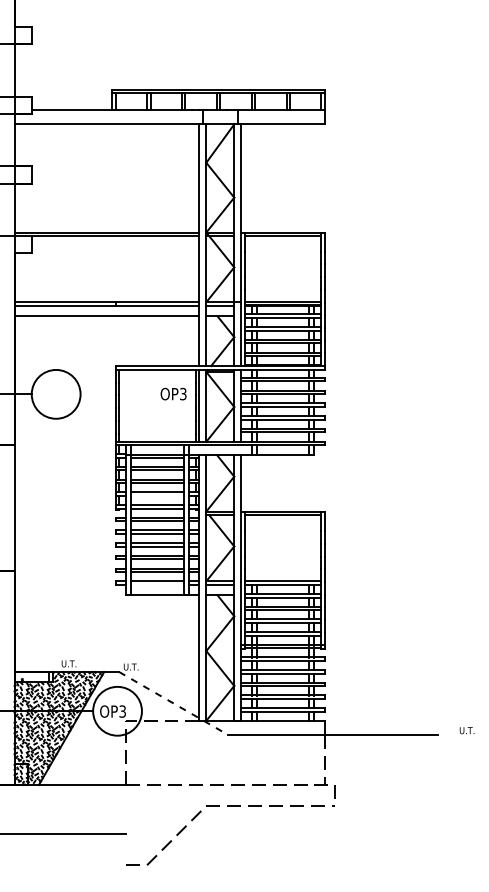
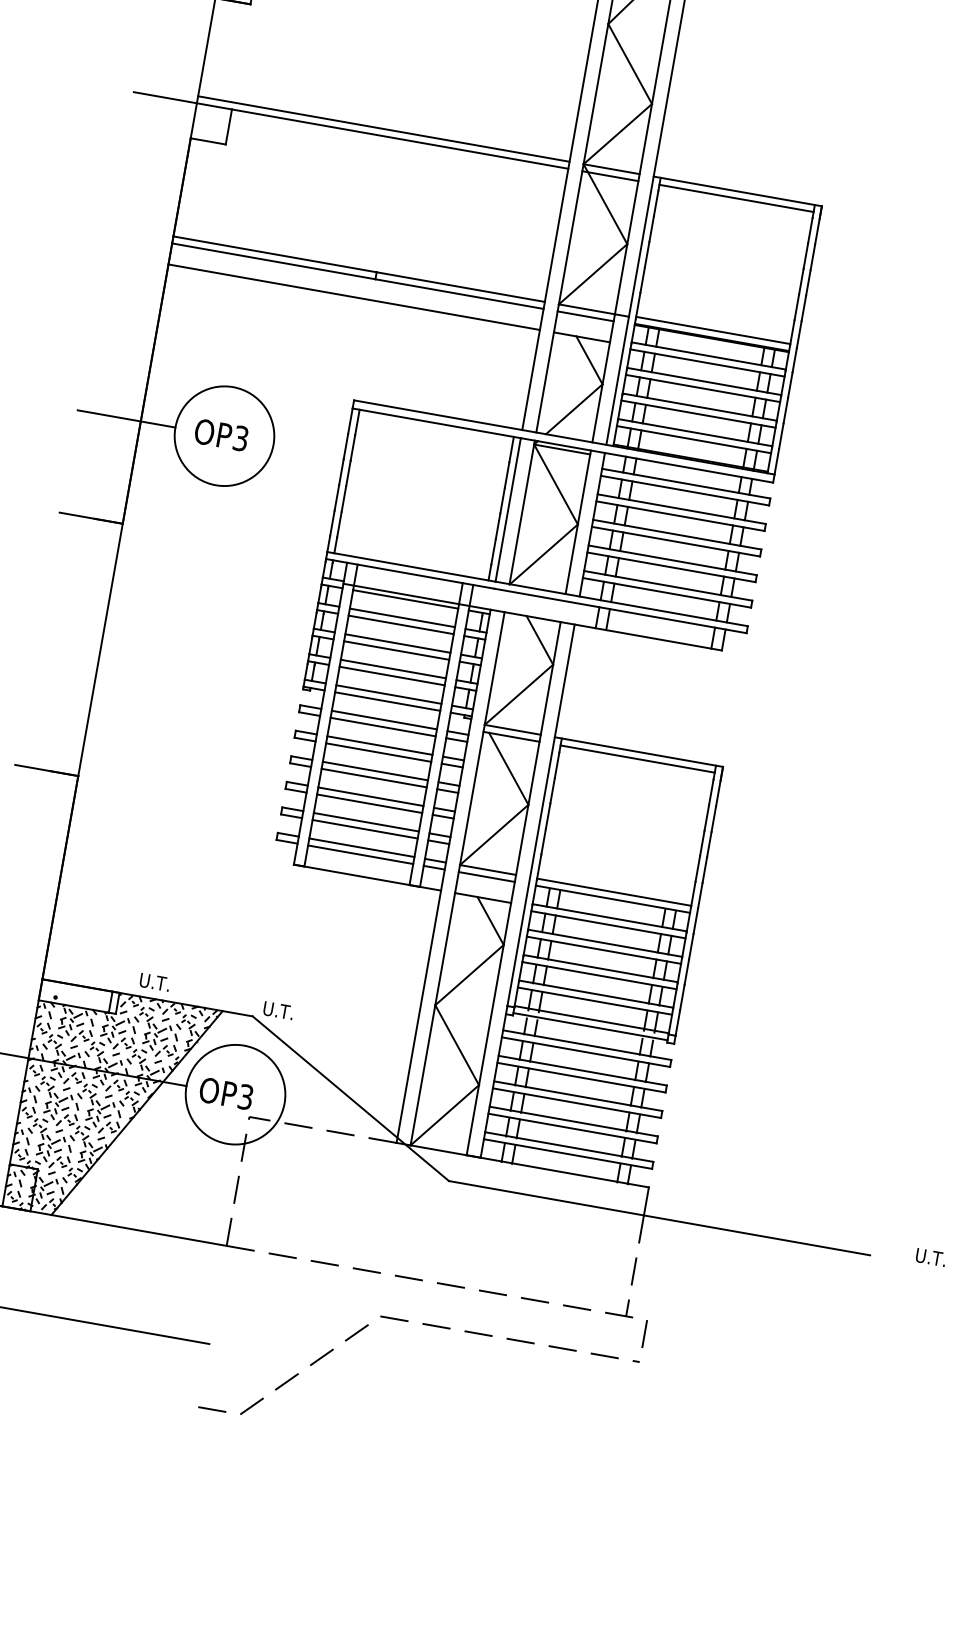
text: (173, 393) -> (221, 433), moved
line: (157, 495) -> (392, 675), added
line: (157, 584) -> (360, 854), added
line: (173, 703) -> (350, 1098), dashed -> solid

